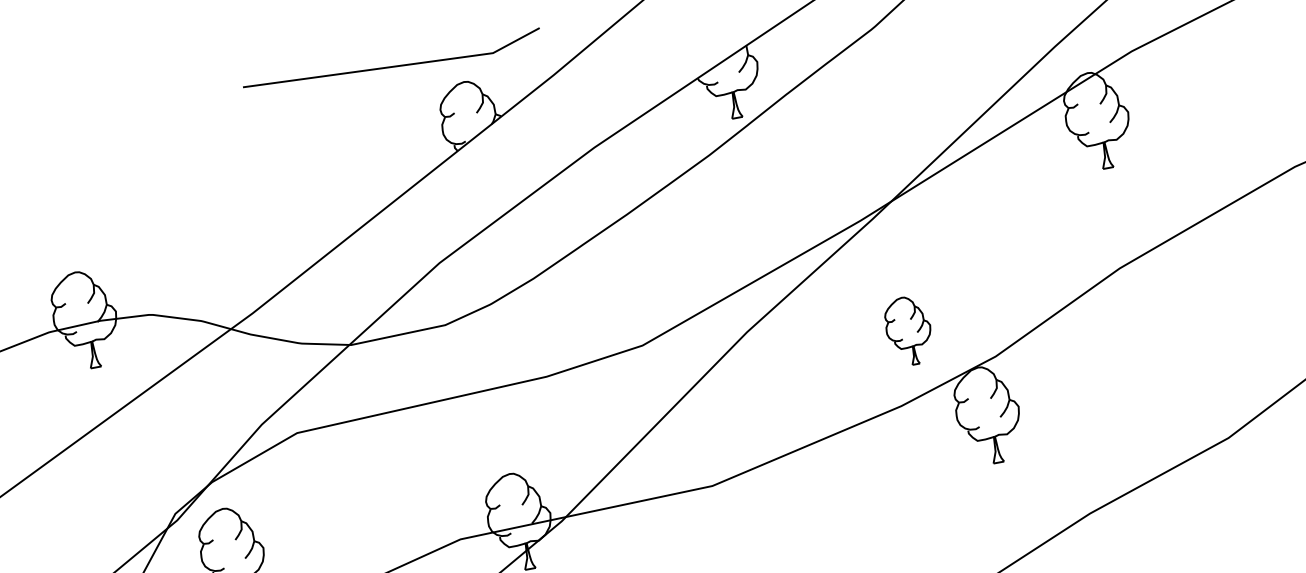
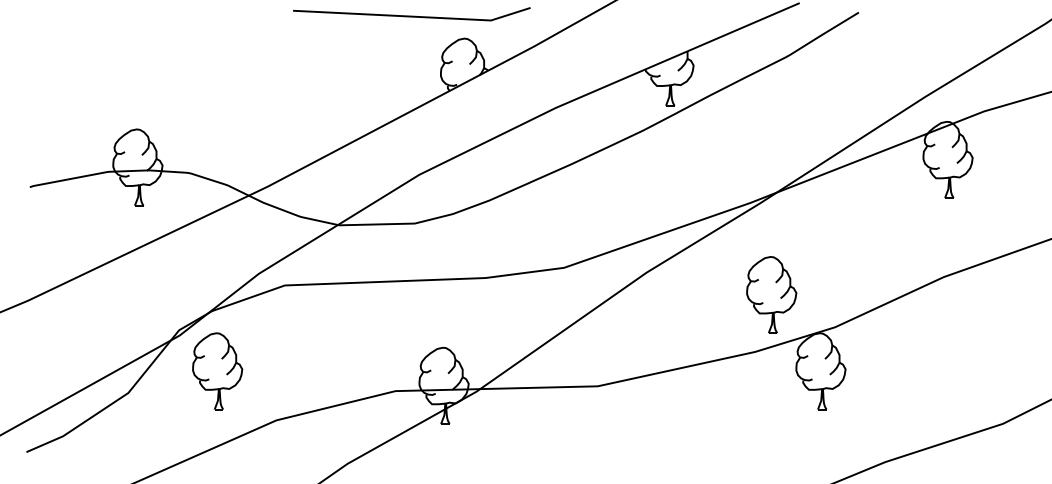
part: (908, 330) -> (771, 294), size x1.43

